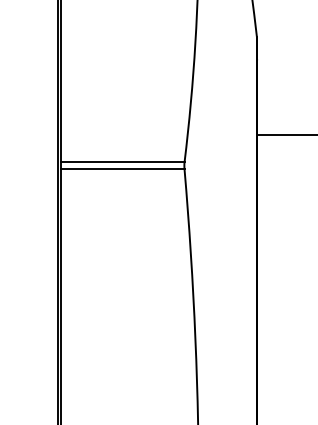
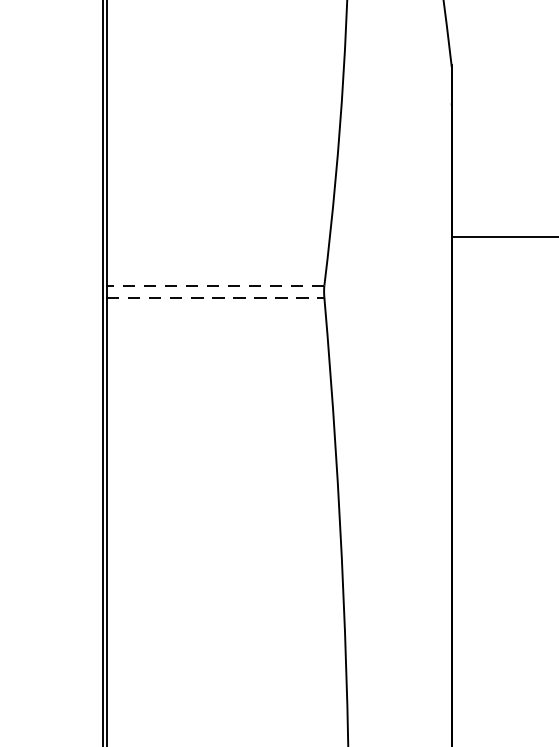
line: (122, 162) -> (215, 285), solid -> dashed
line: (122, 169) -> (215, 297), solid -> dashed

